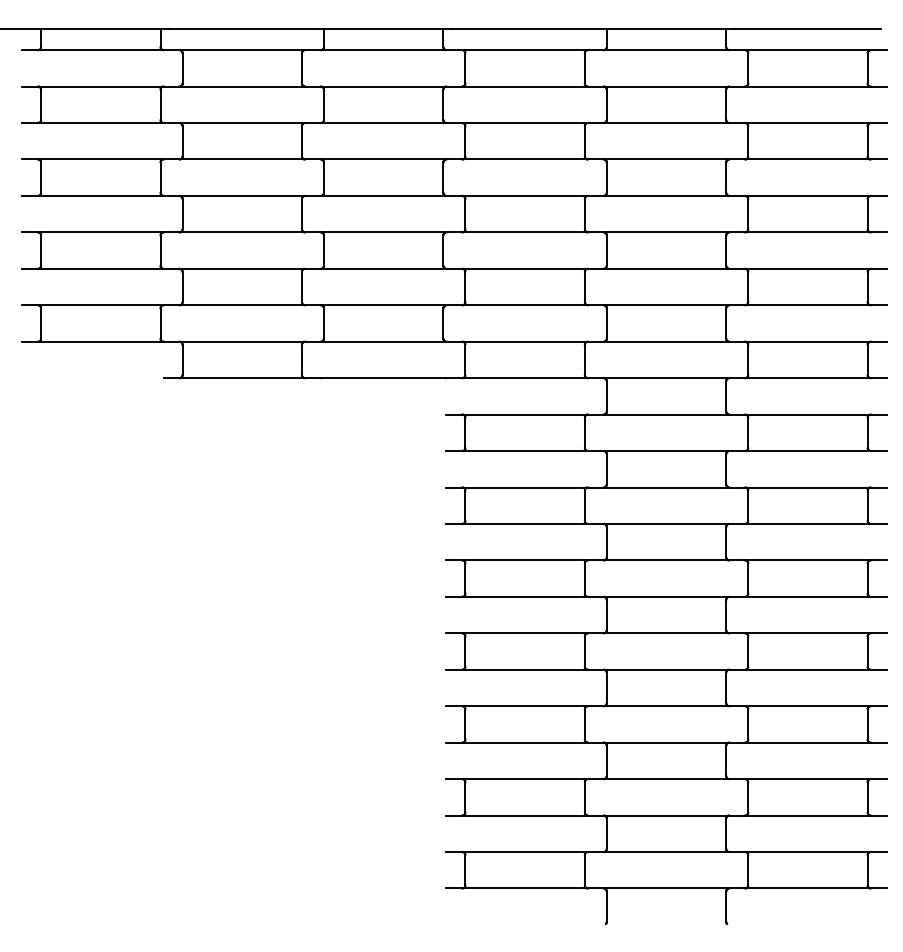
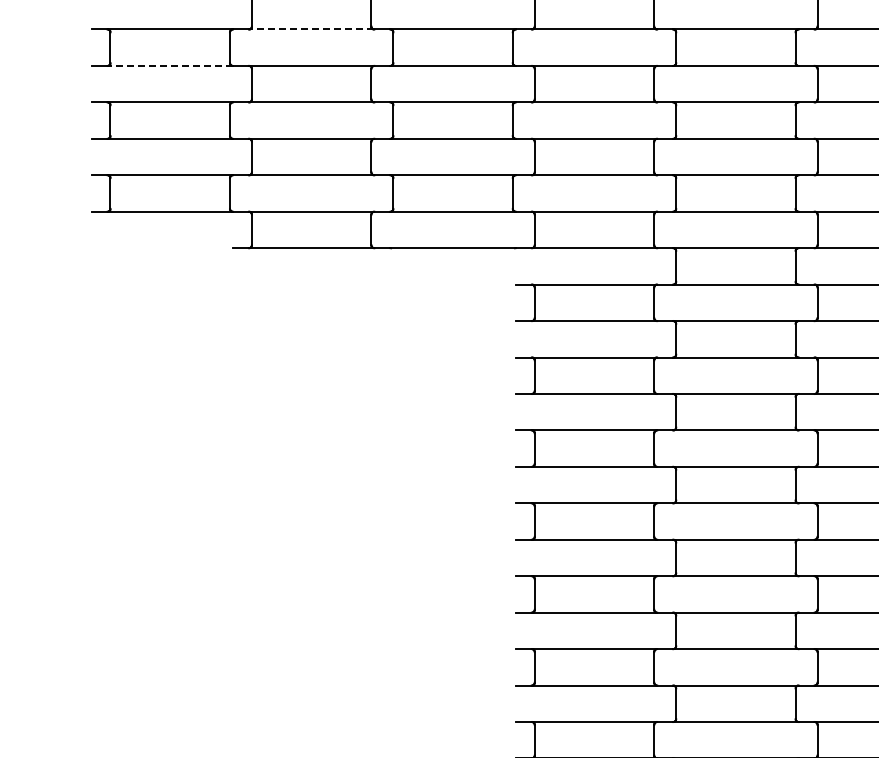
line: (242, 159) -> (311, 29), solid -> dashed
line: (100, 195) -> (169, 65), solid -> dashed

